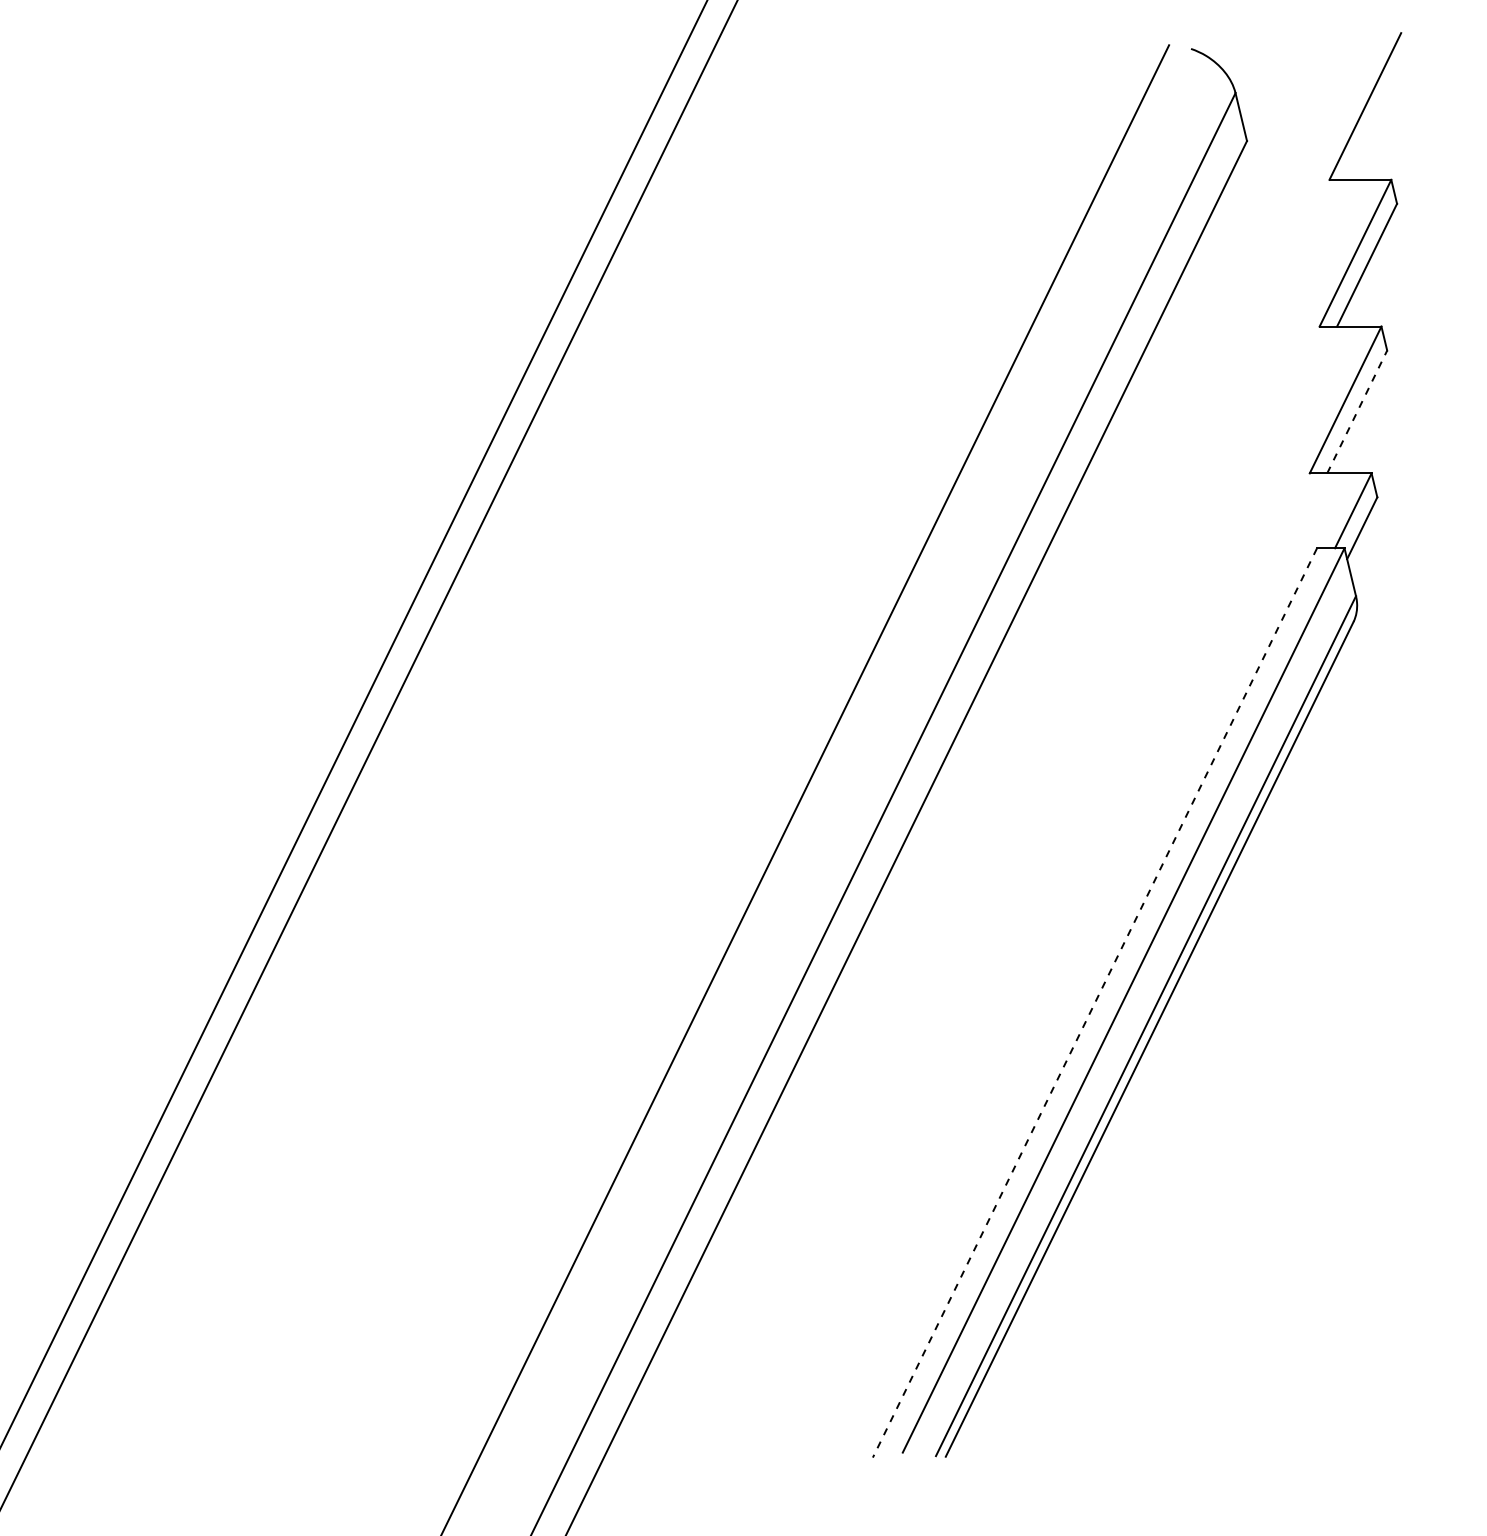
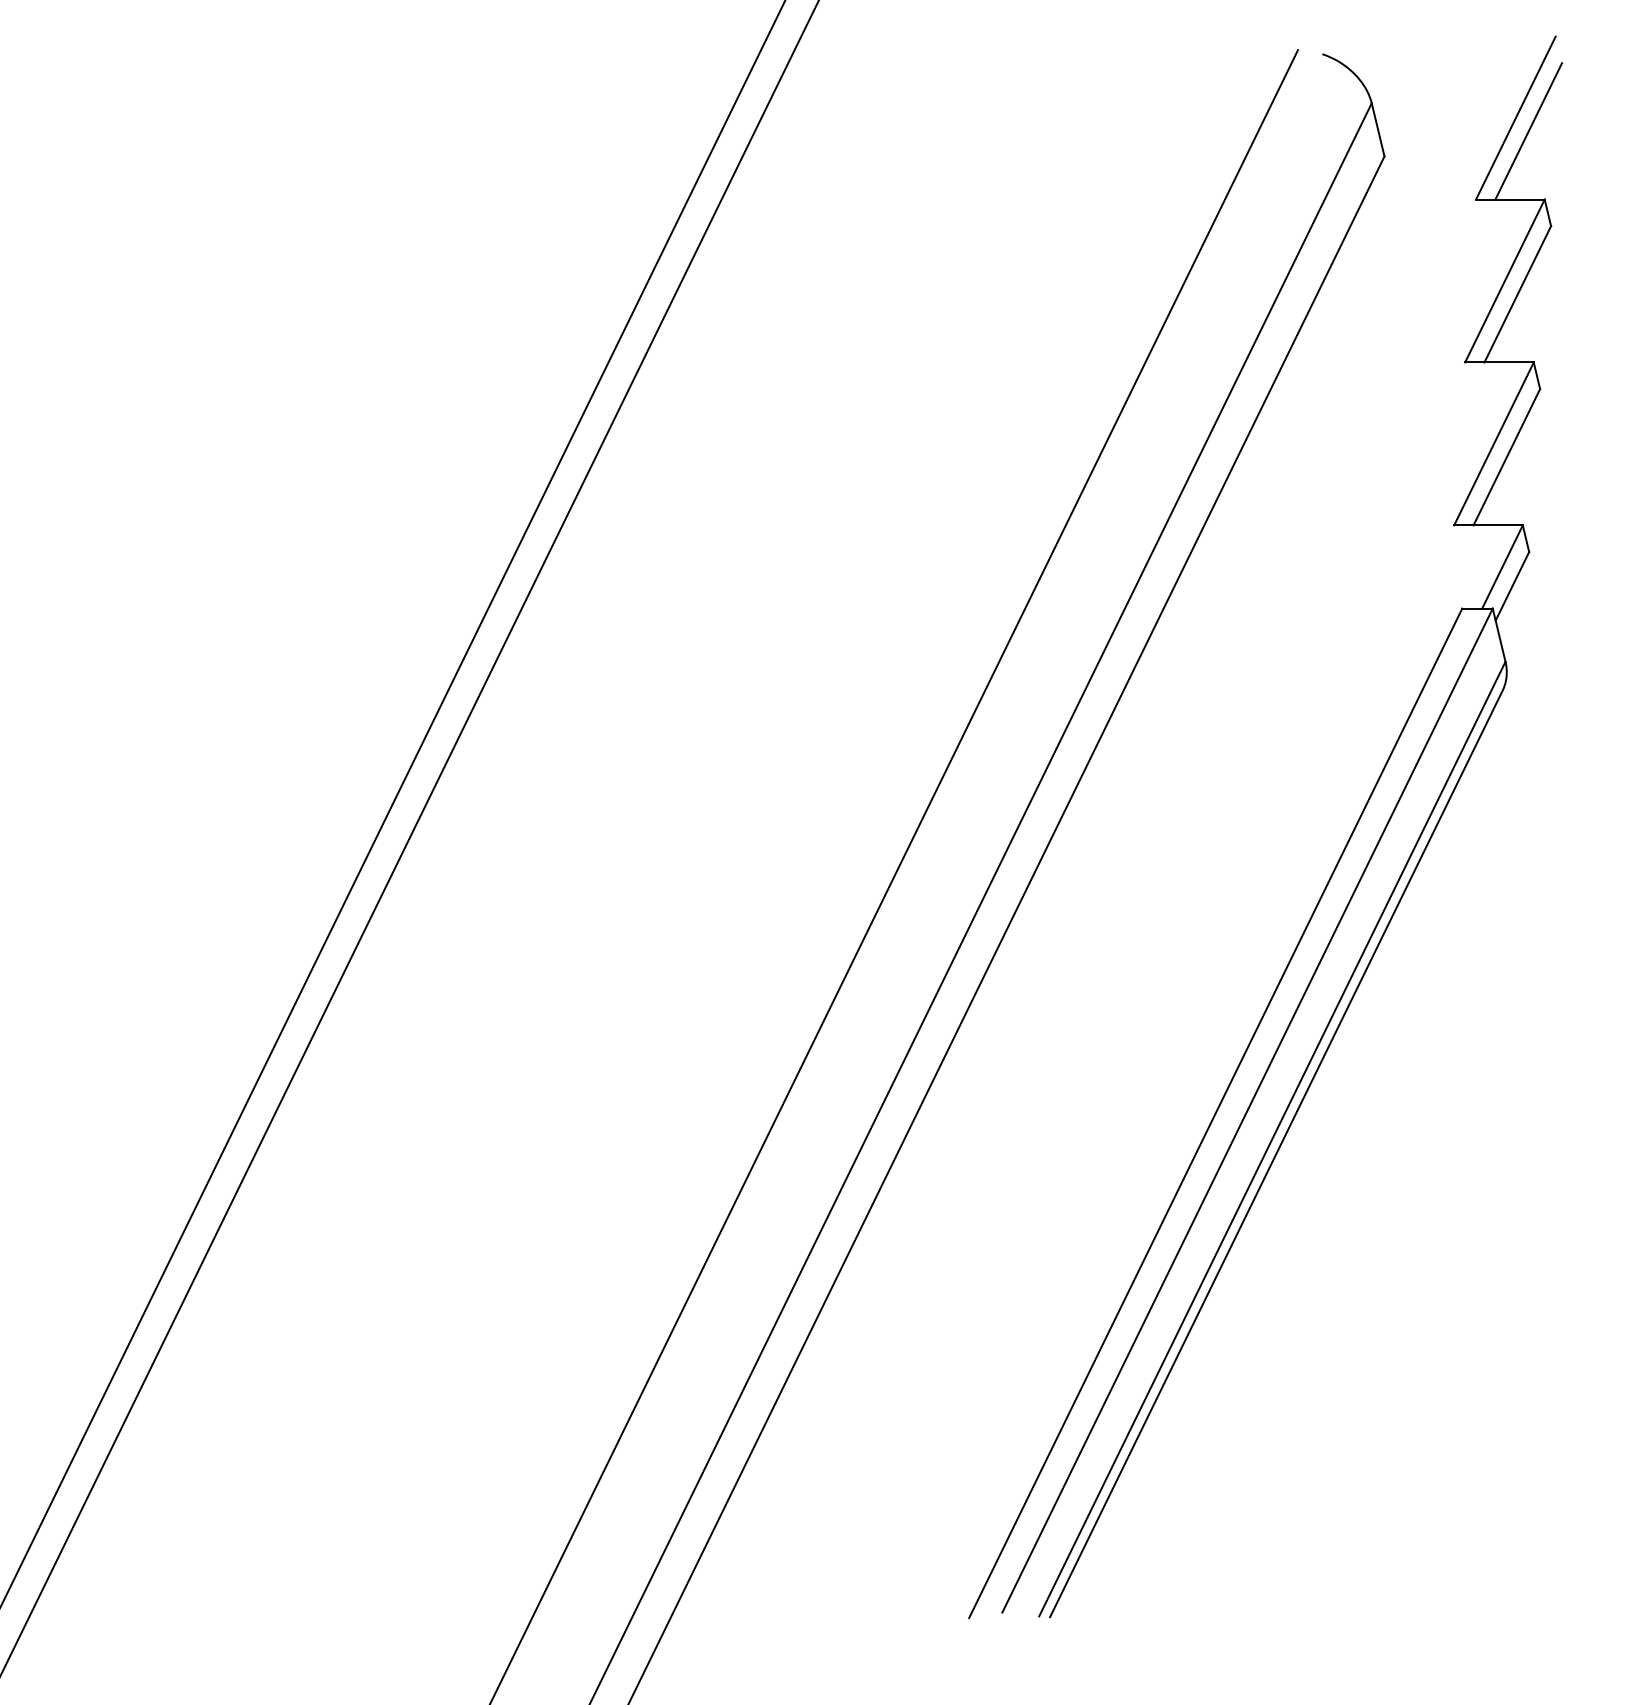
line: (1376, 118) -> (1528, 131), added
line: (1357, 411) -> (1507, 456), dashed -> solid
line: (1094, 1002) -> (1215, 1112), dashed -> solid

